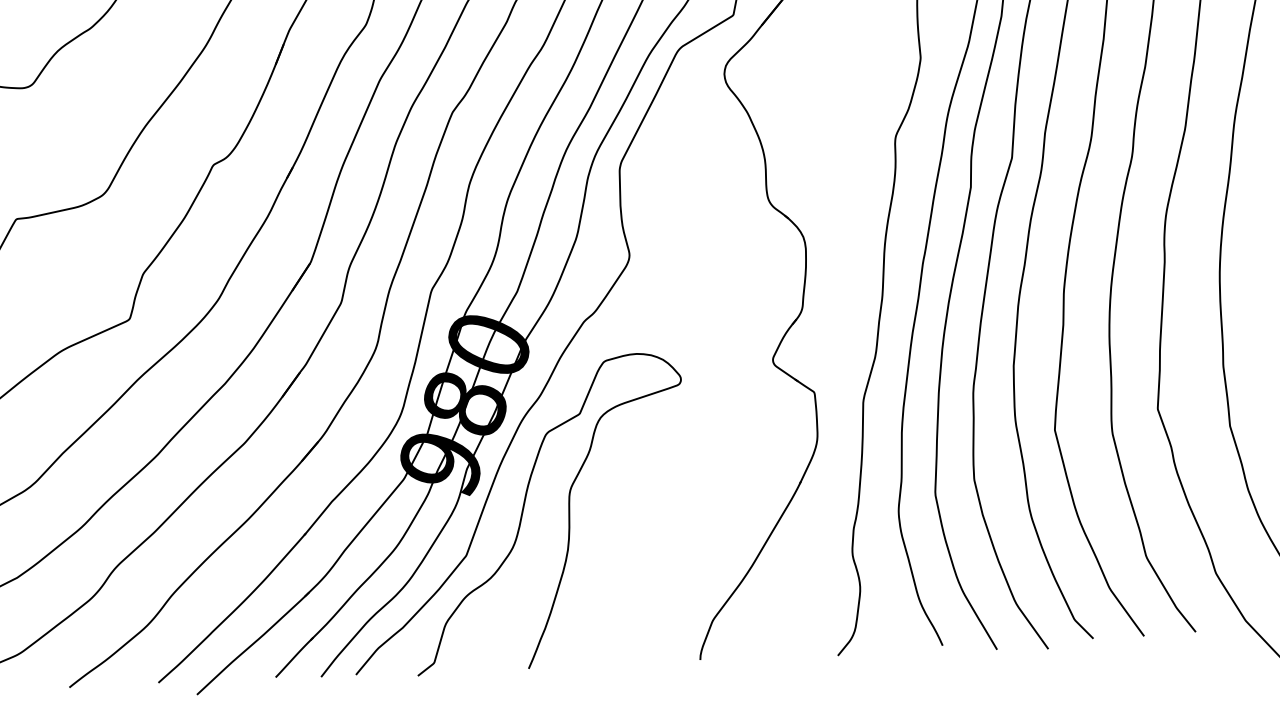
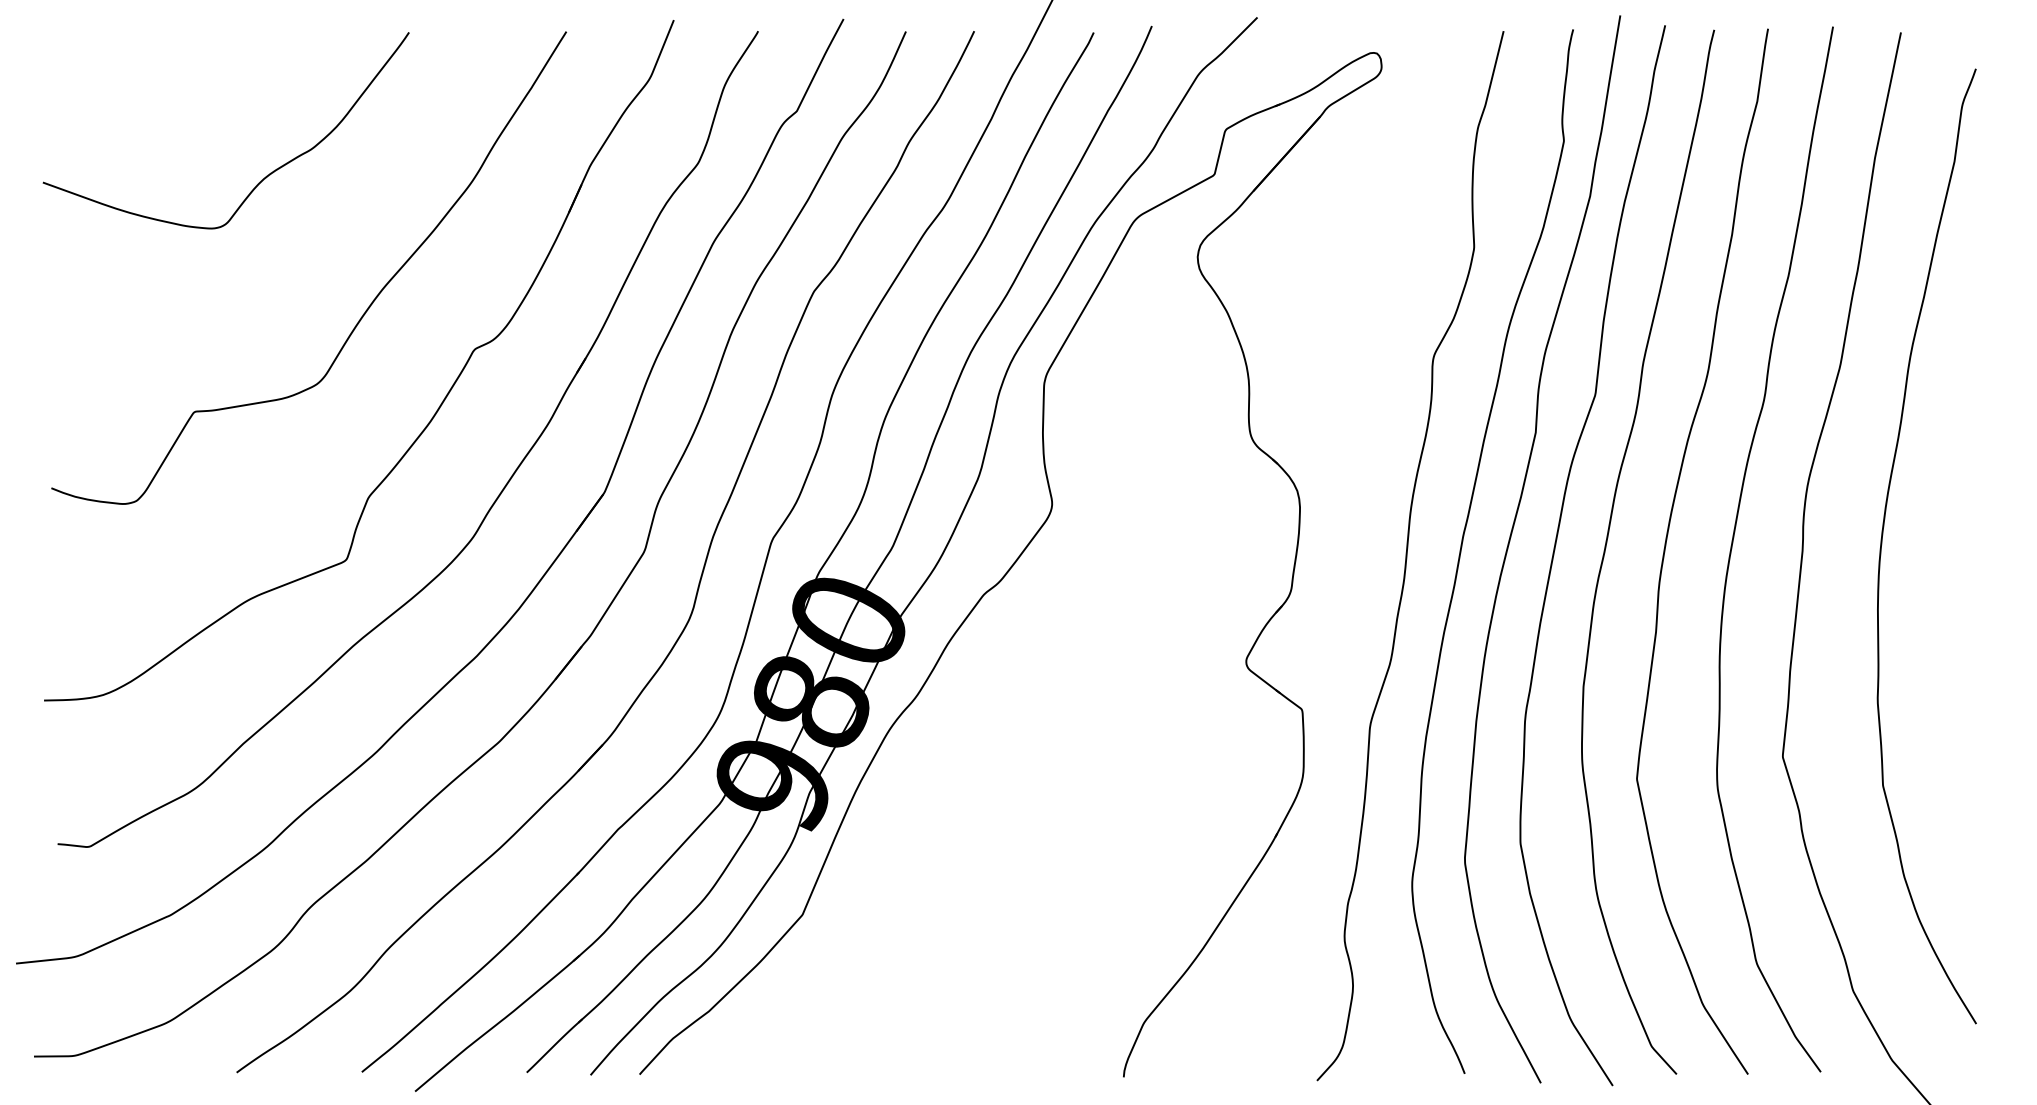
curve: (568, 516) -> (948, 866), removed

